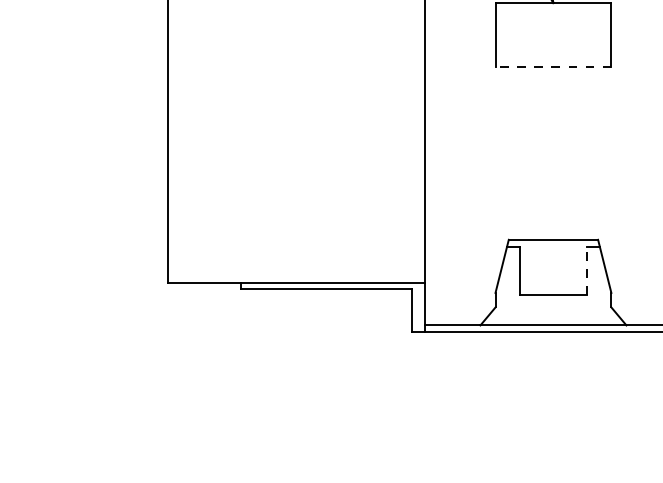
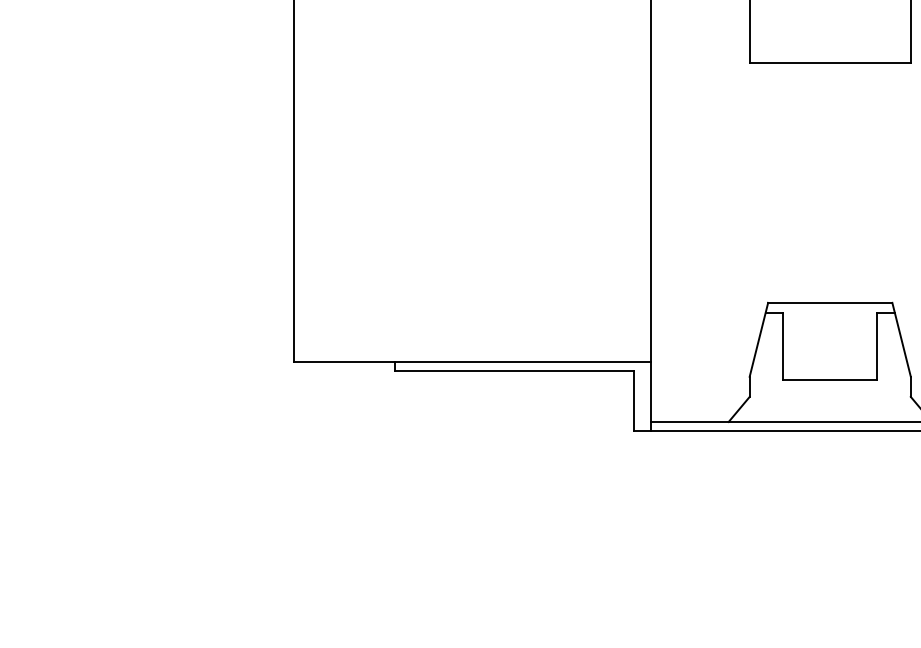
line: (553, 67) -> (830, 63), dashed -> solid
line: (587, 271) -> (877, 346), dashed -> solid

